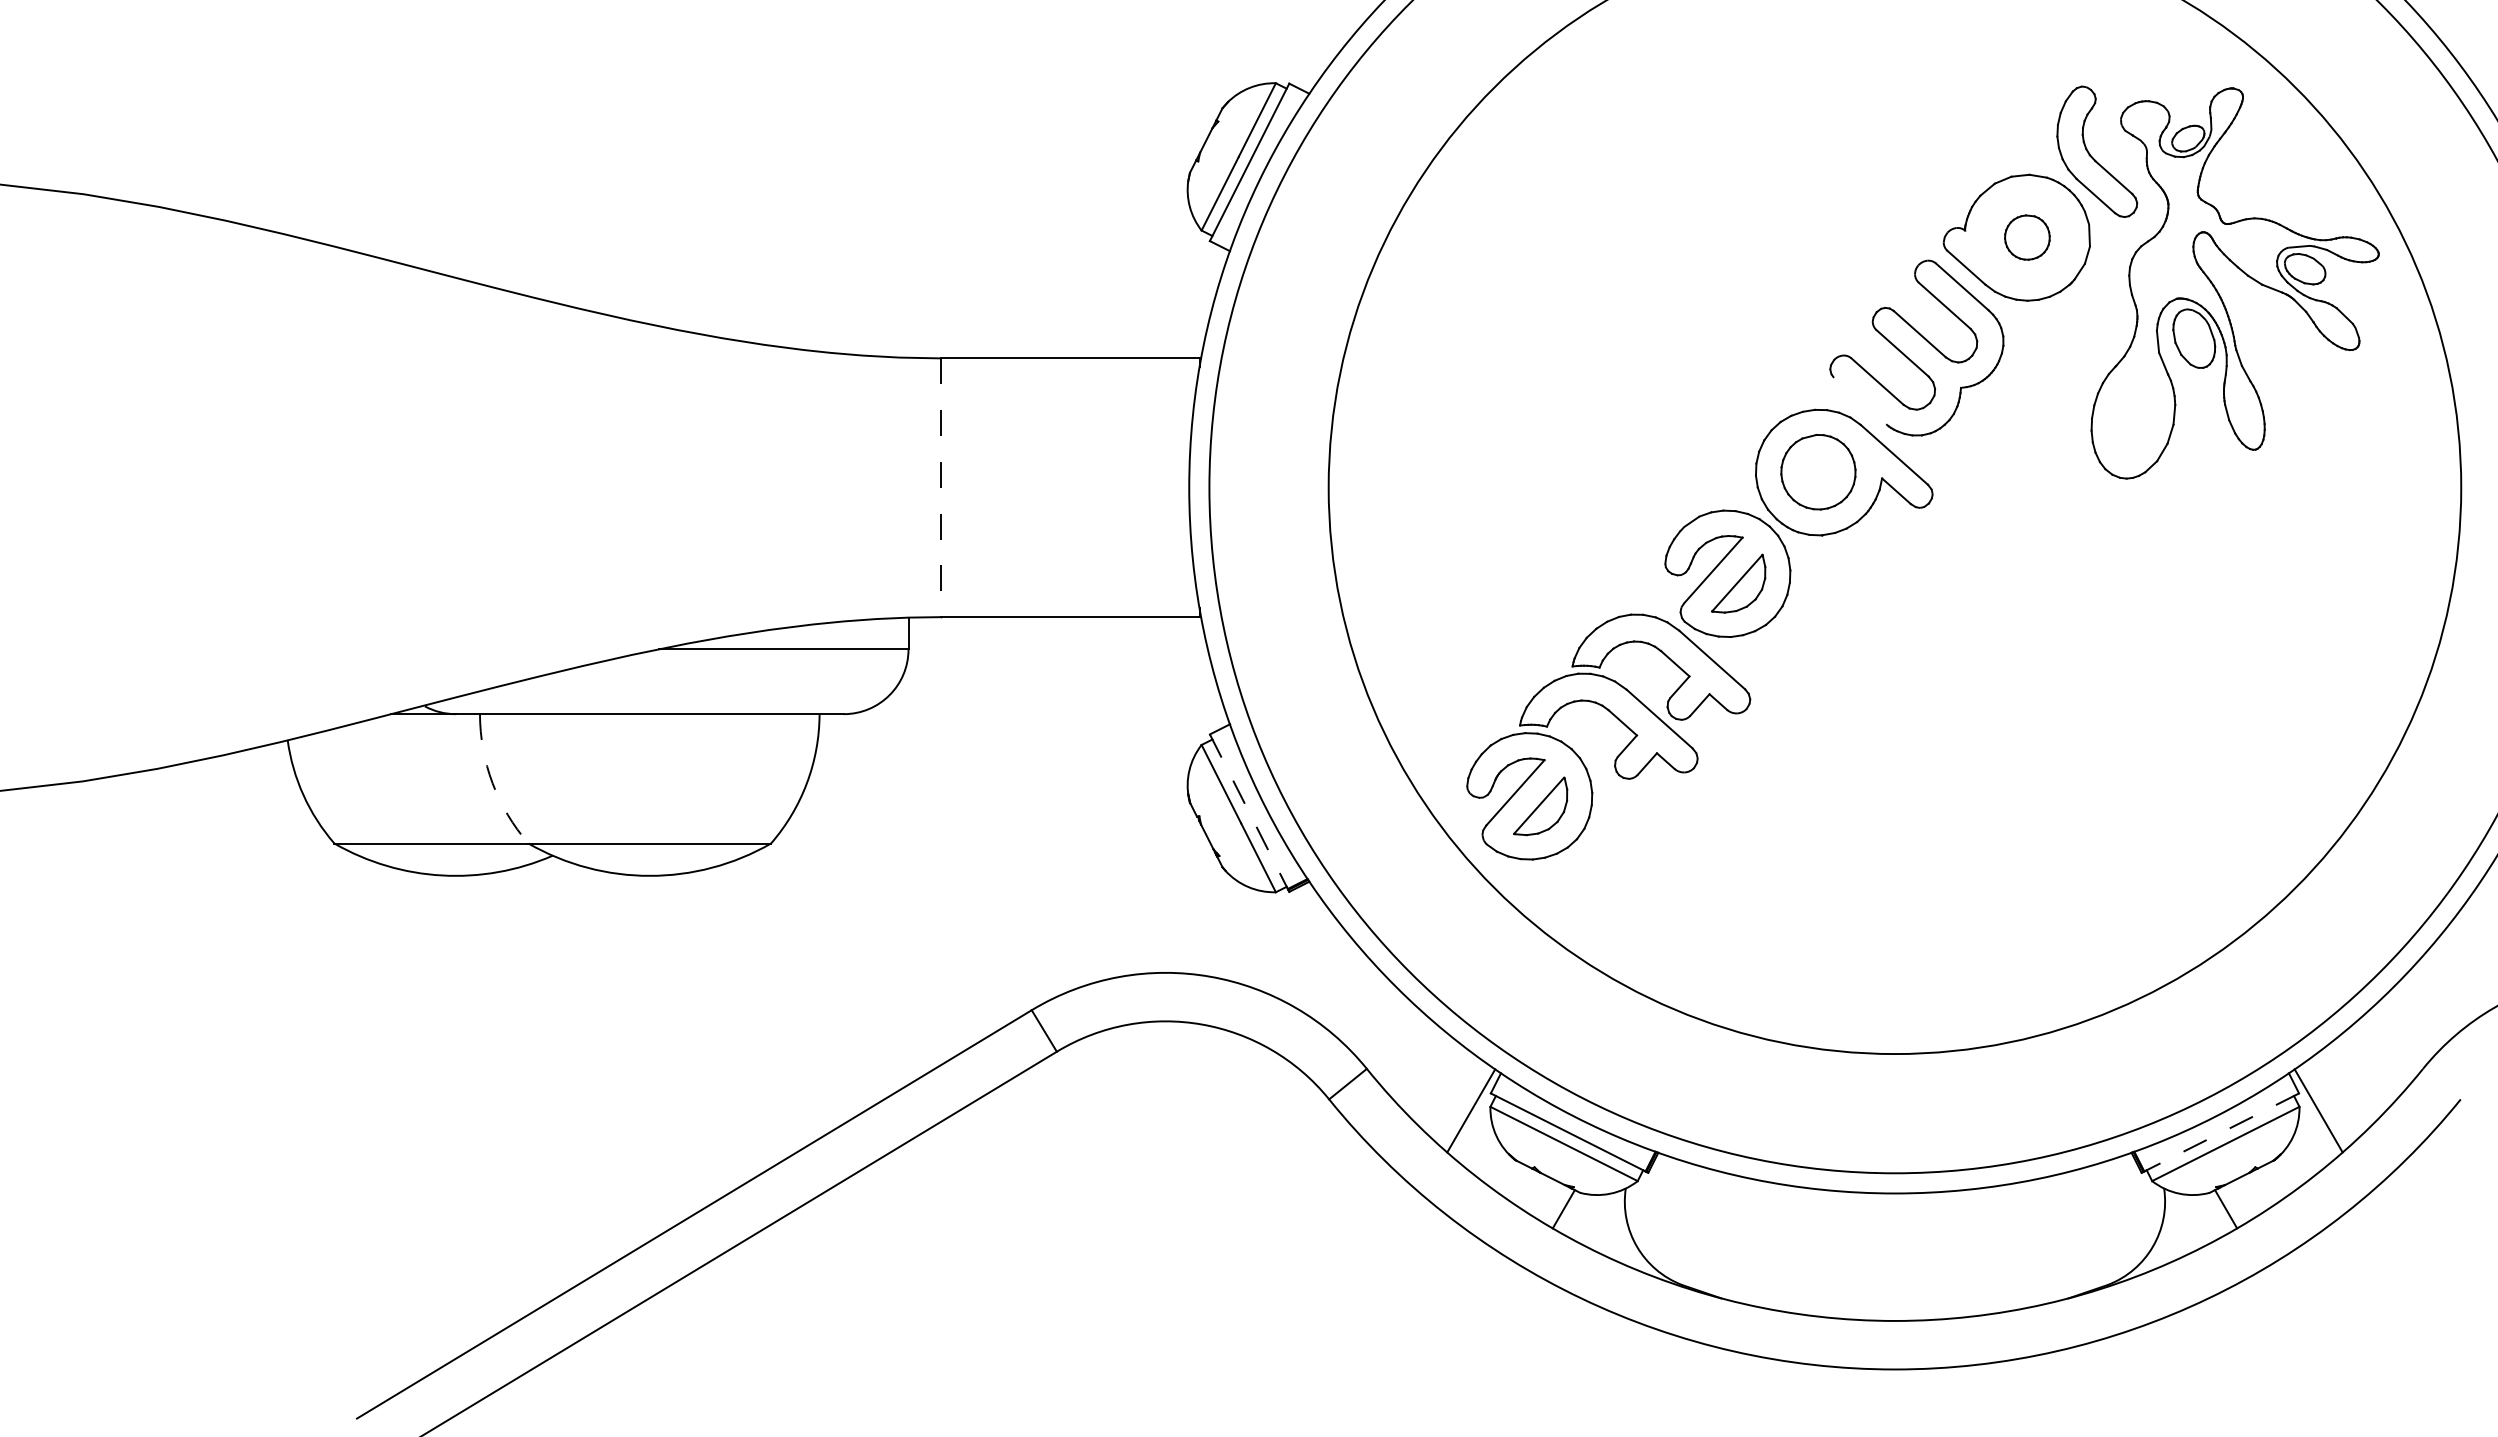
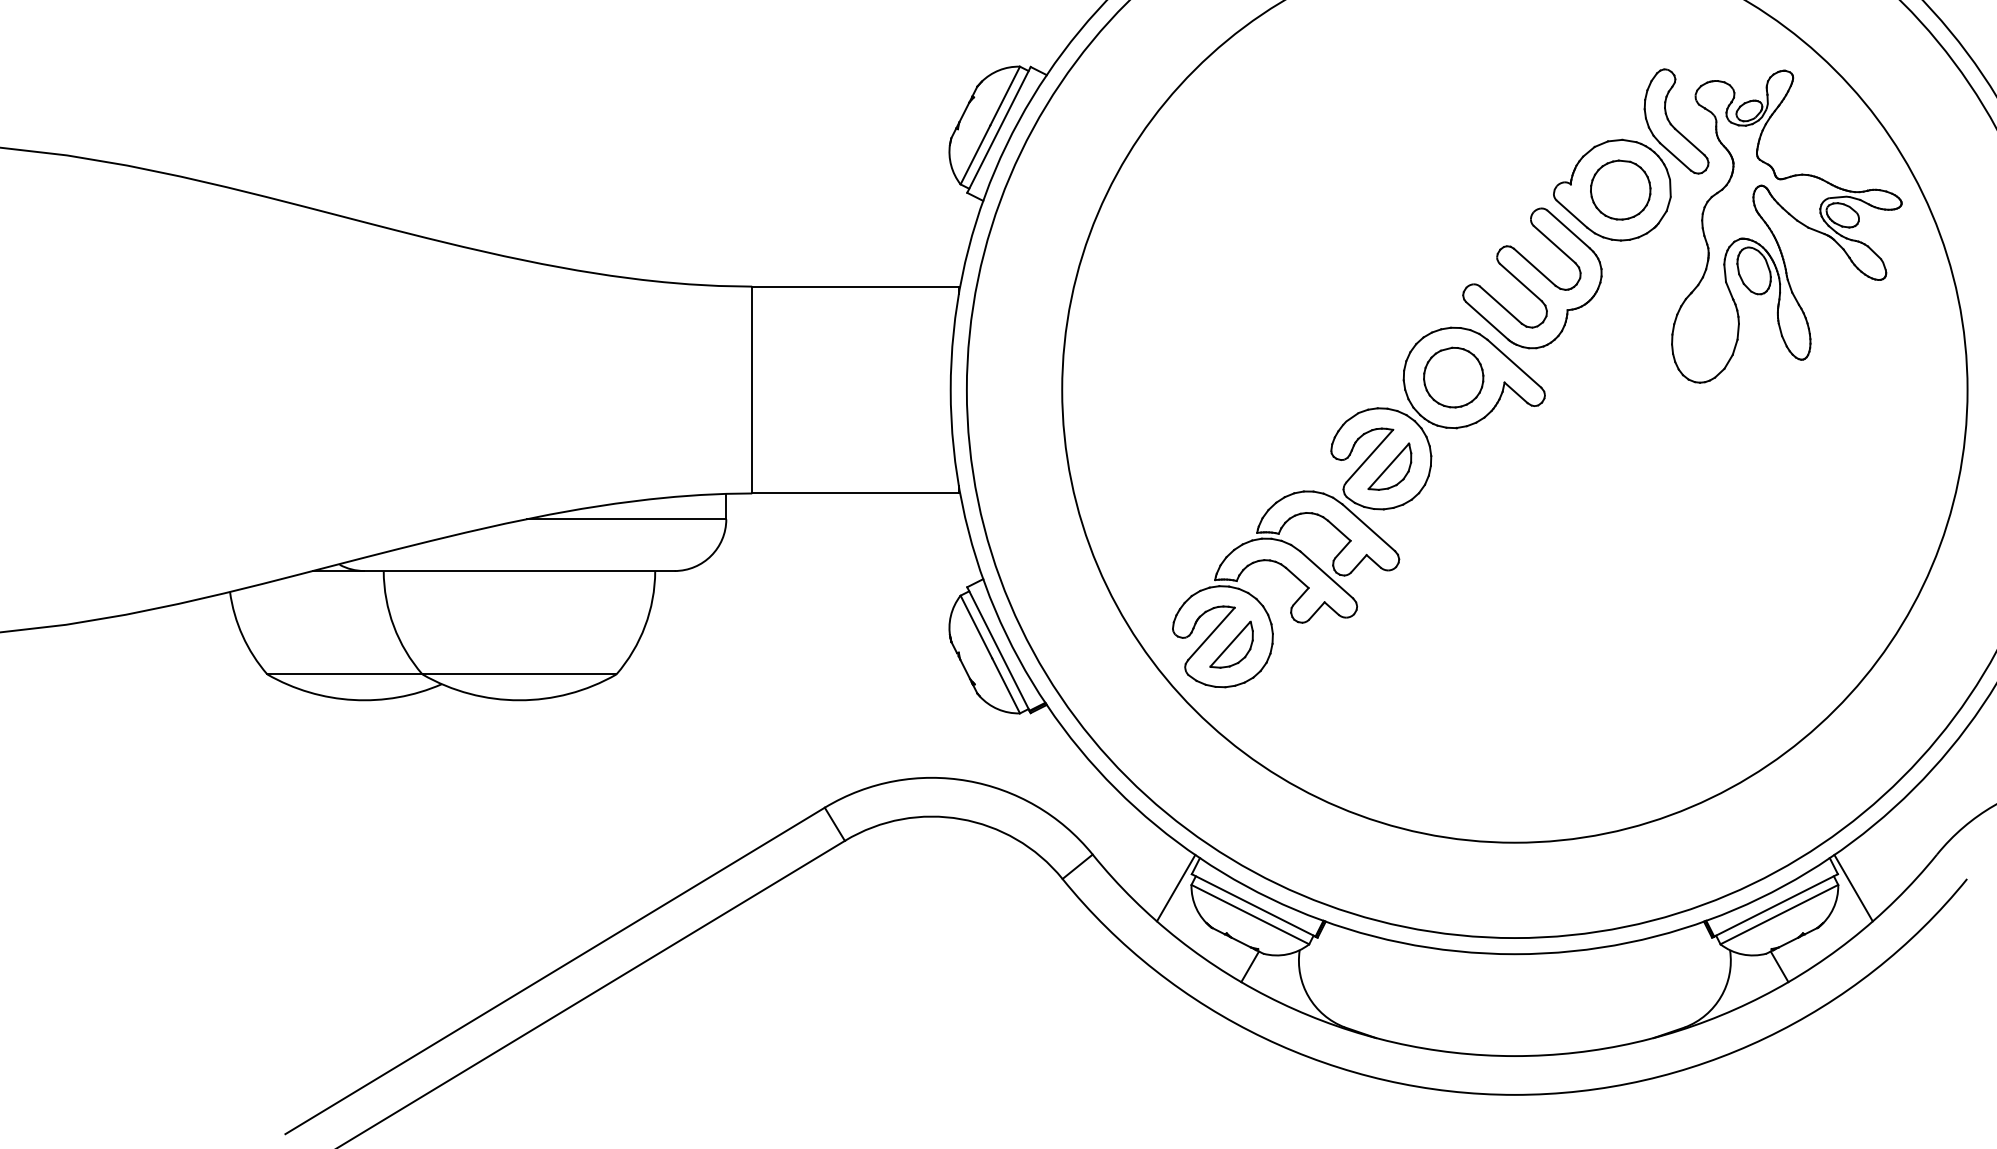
part: (2027, 237) -> (1620, 189), size x1.67
line: (1860, 400) -> (1487, 320), added
line: (940, 488) -> (751, 390), dashed -> solid
arc: (492, 783) -> (393, 626), dashed -> solid
line: (1248, 811) -> (998, 648), dashed -> solid
line: (2221, 1132) -> (1775, 905), dashed -> solid

